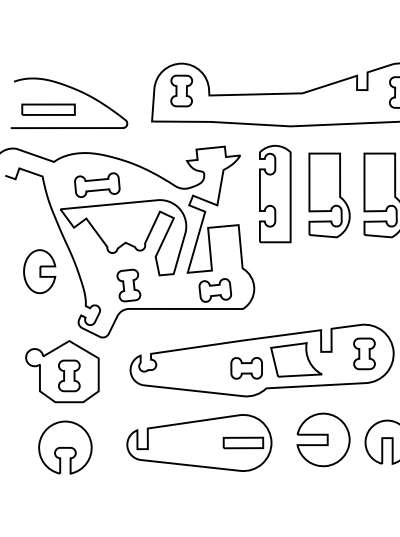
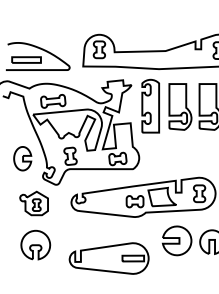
part: (39, 271) -> (22, 158), moved
part: (61, 371) -> (33, 203), size x0.7
part: (198, 442) -> (108, 258), moved

